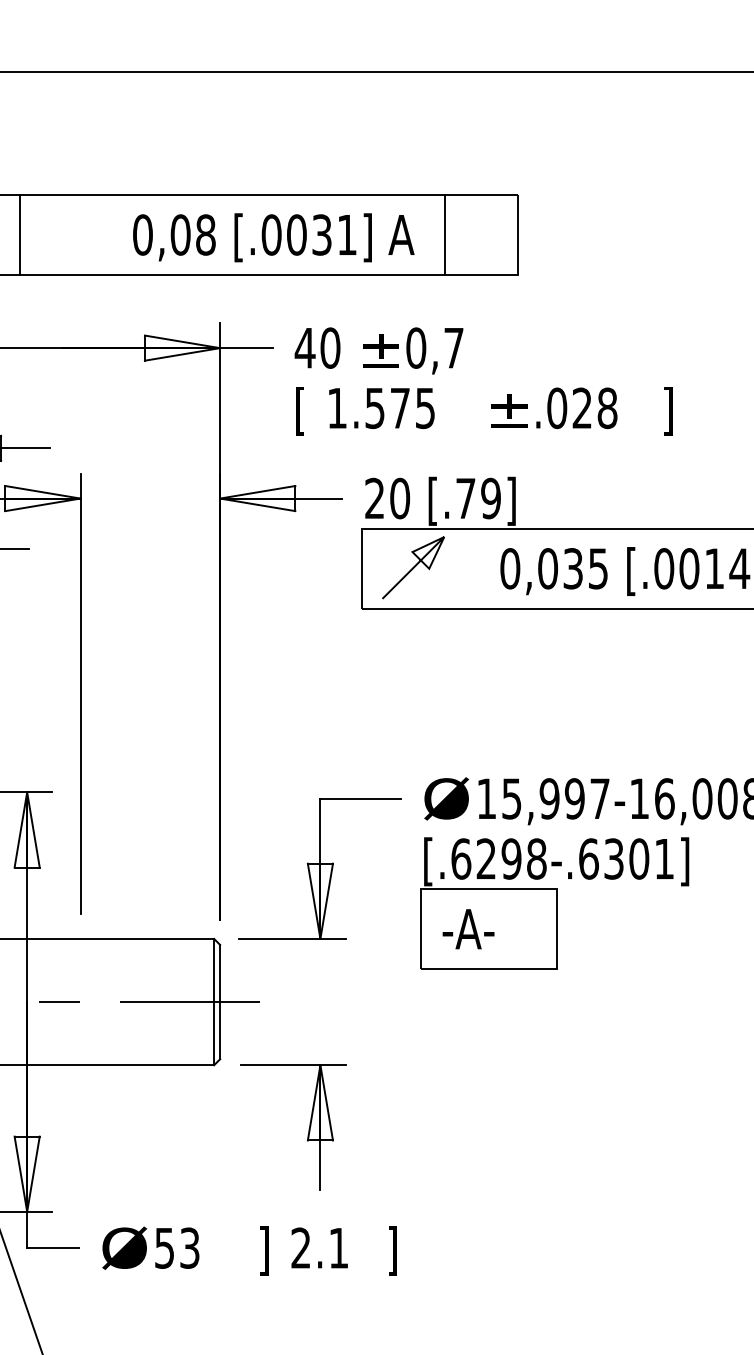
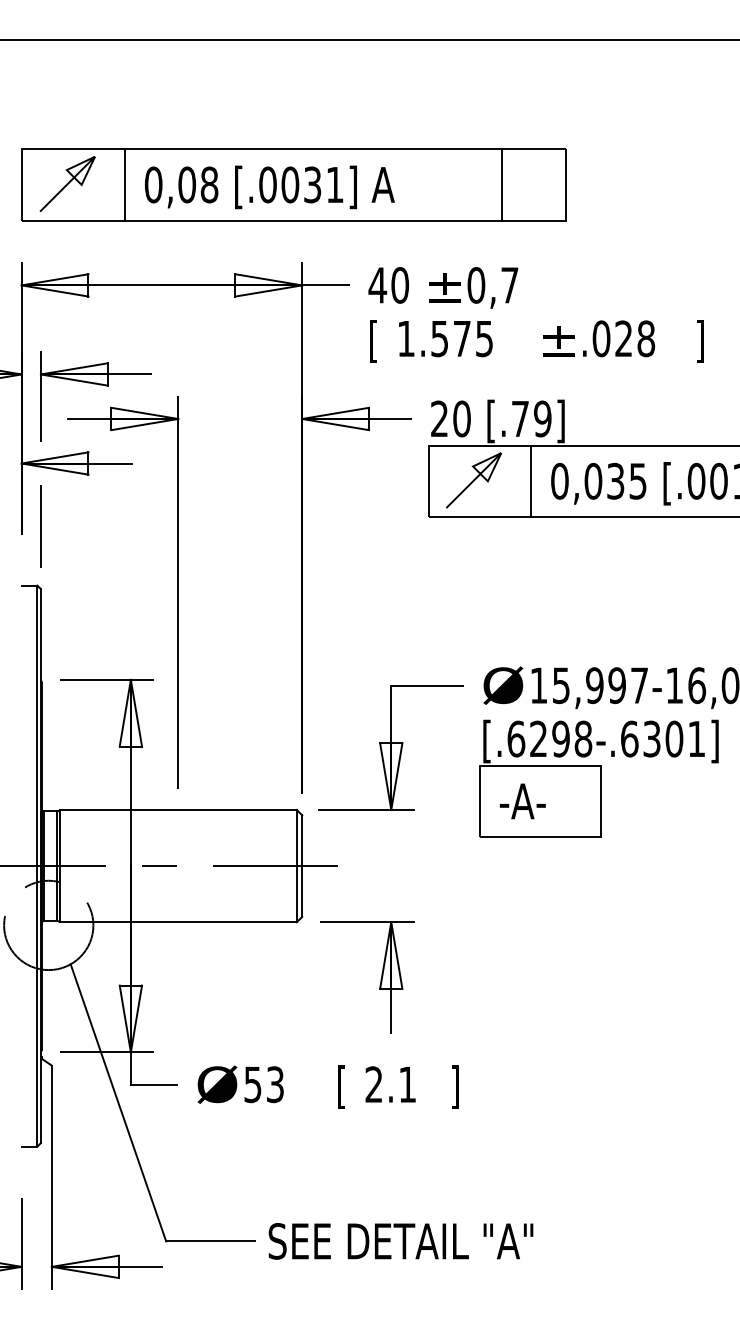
text: (273, 237) -> (269, 187), moved
line: (477, 567) -> (530, 480), added
text: (264, 1251) -> (341, 1087), ] -> [

